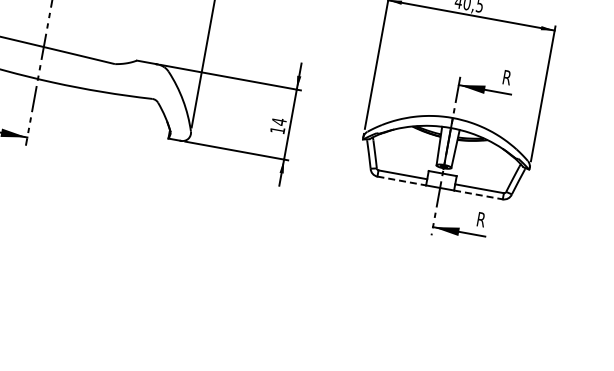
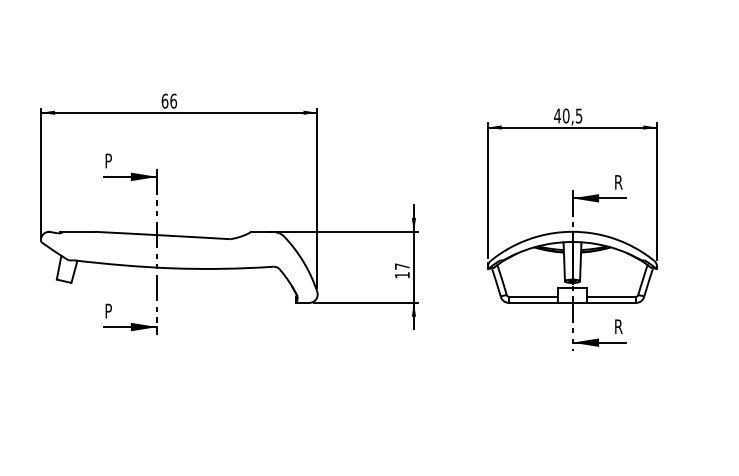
text: (279, 121) -> (402, 266), 14 -> 17
line: (401, 180) -> (533, 302), dashed -> solid
line: (478, 194) -> (611, 302), dashed -> solid

